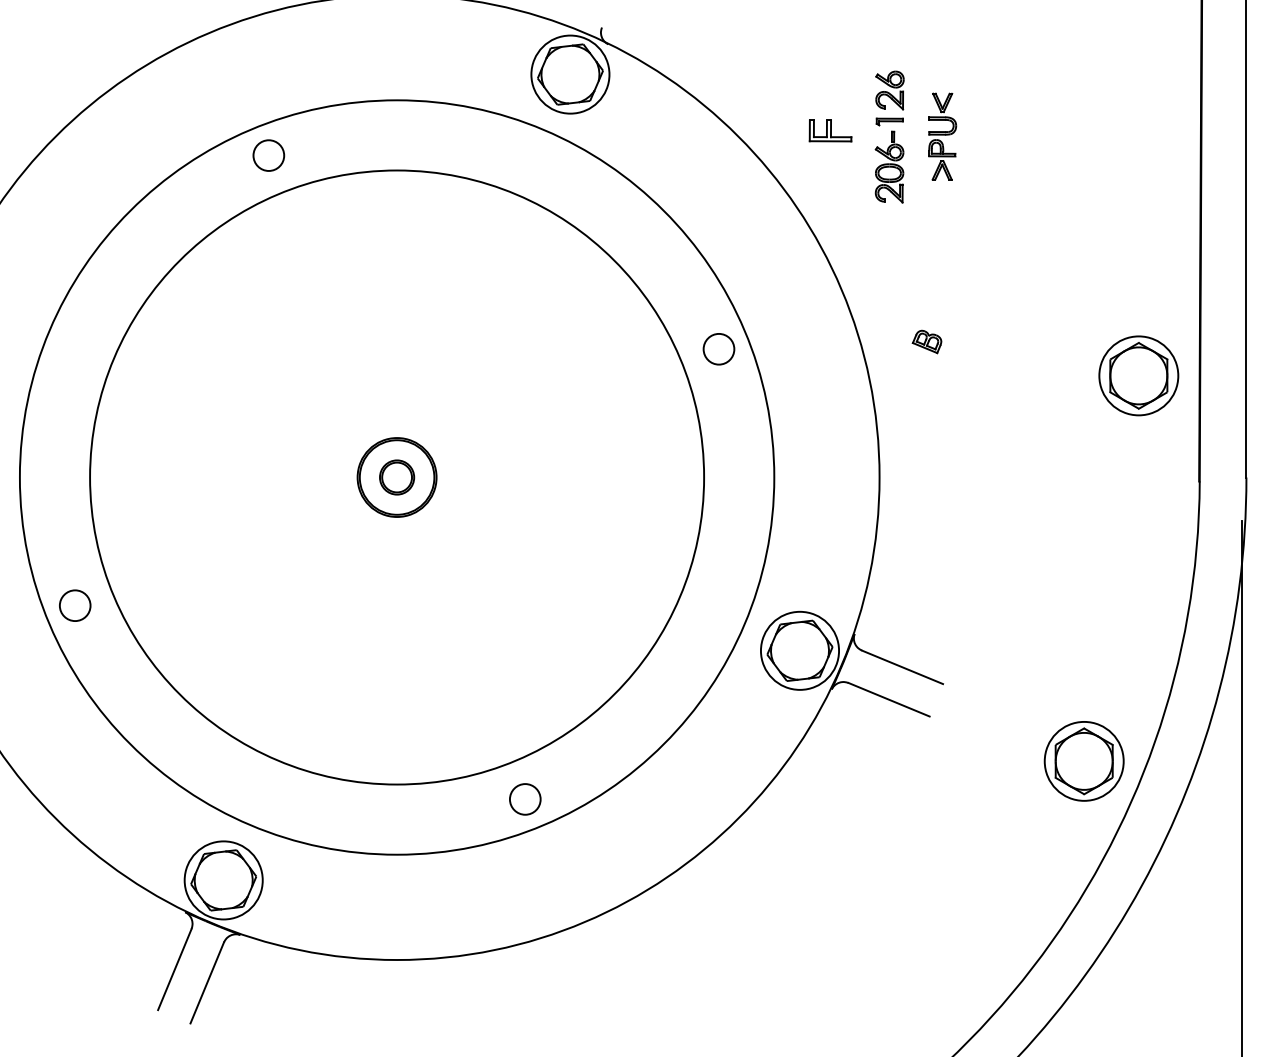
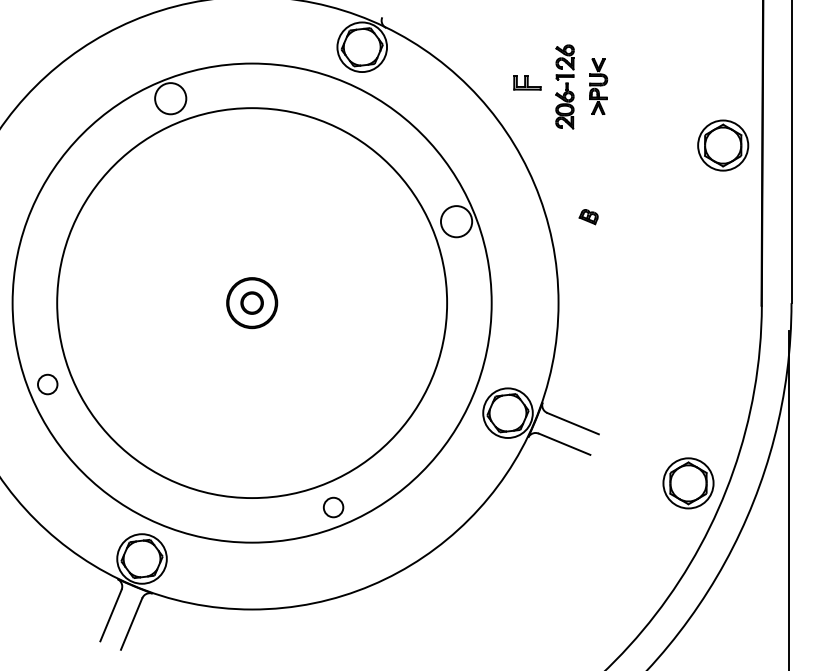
circle: (268, 155) -> (170, 98), size x1.6
circle: (718, 348) -> (456, 221), size x1.6
part: (1139, 375) -> (723, 145), moved

